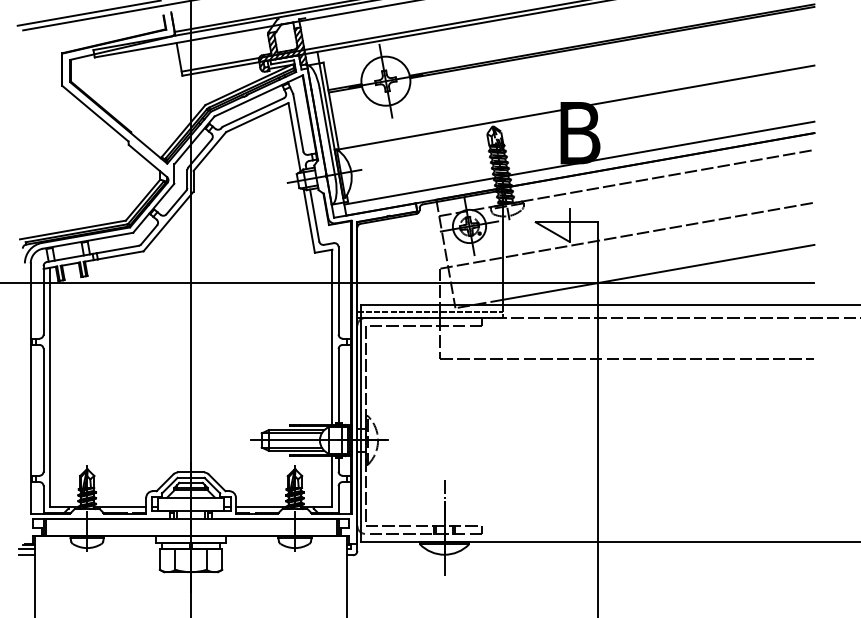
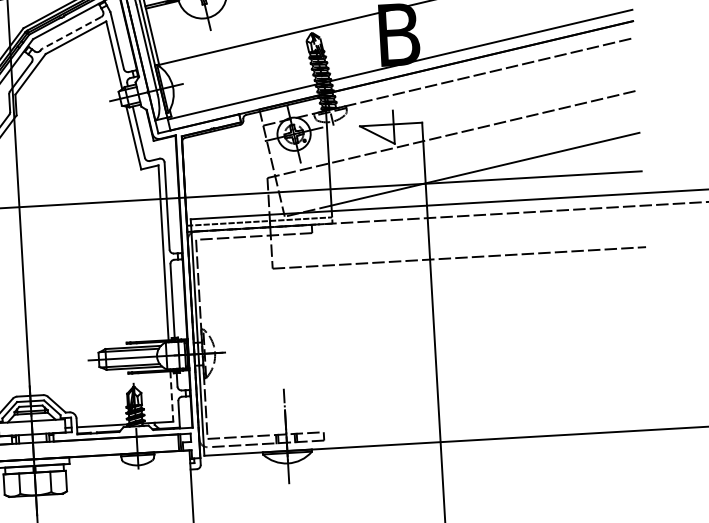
line: (253, 112) -> (71, 32), solid -> dashed
line: (332, 481) -> (171, 396), solid -> dashed

